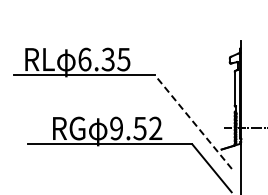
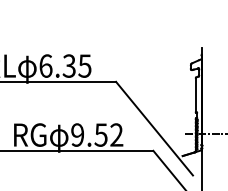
line: (193, 122) -> (154, 129), dashed -> solid

